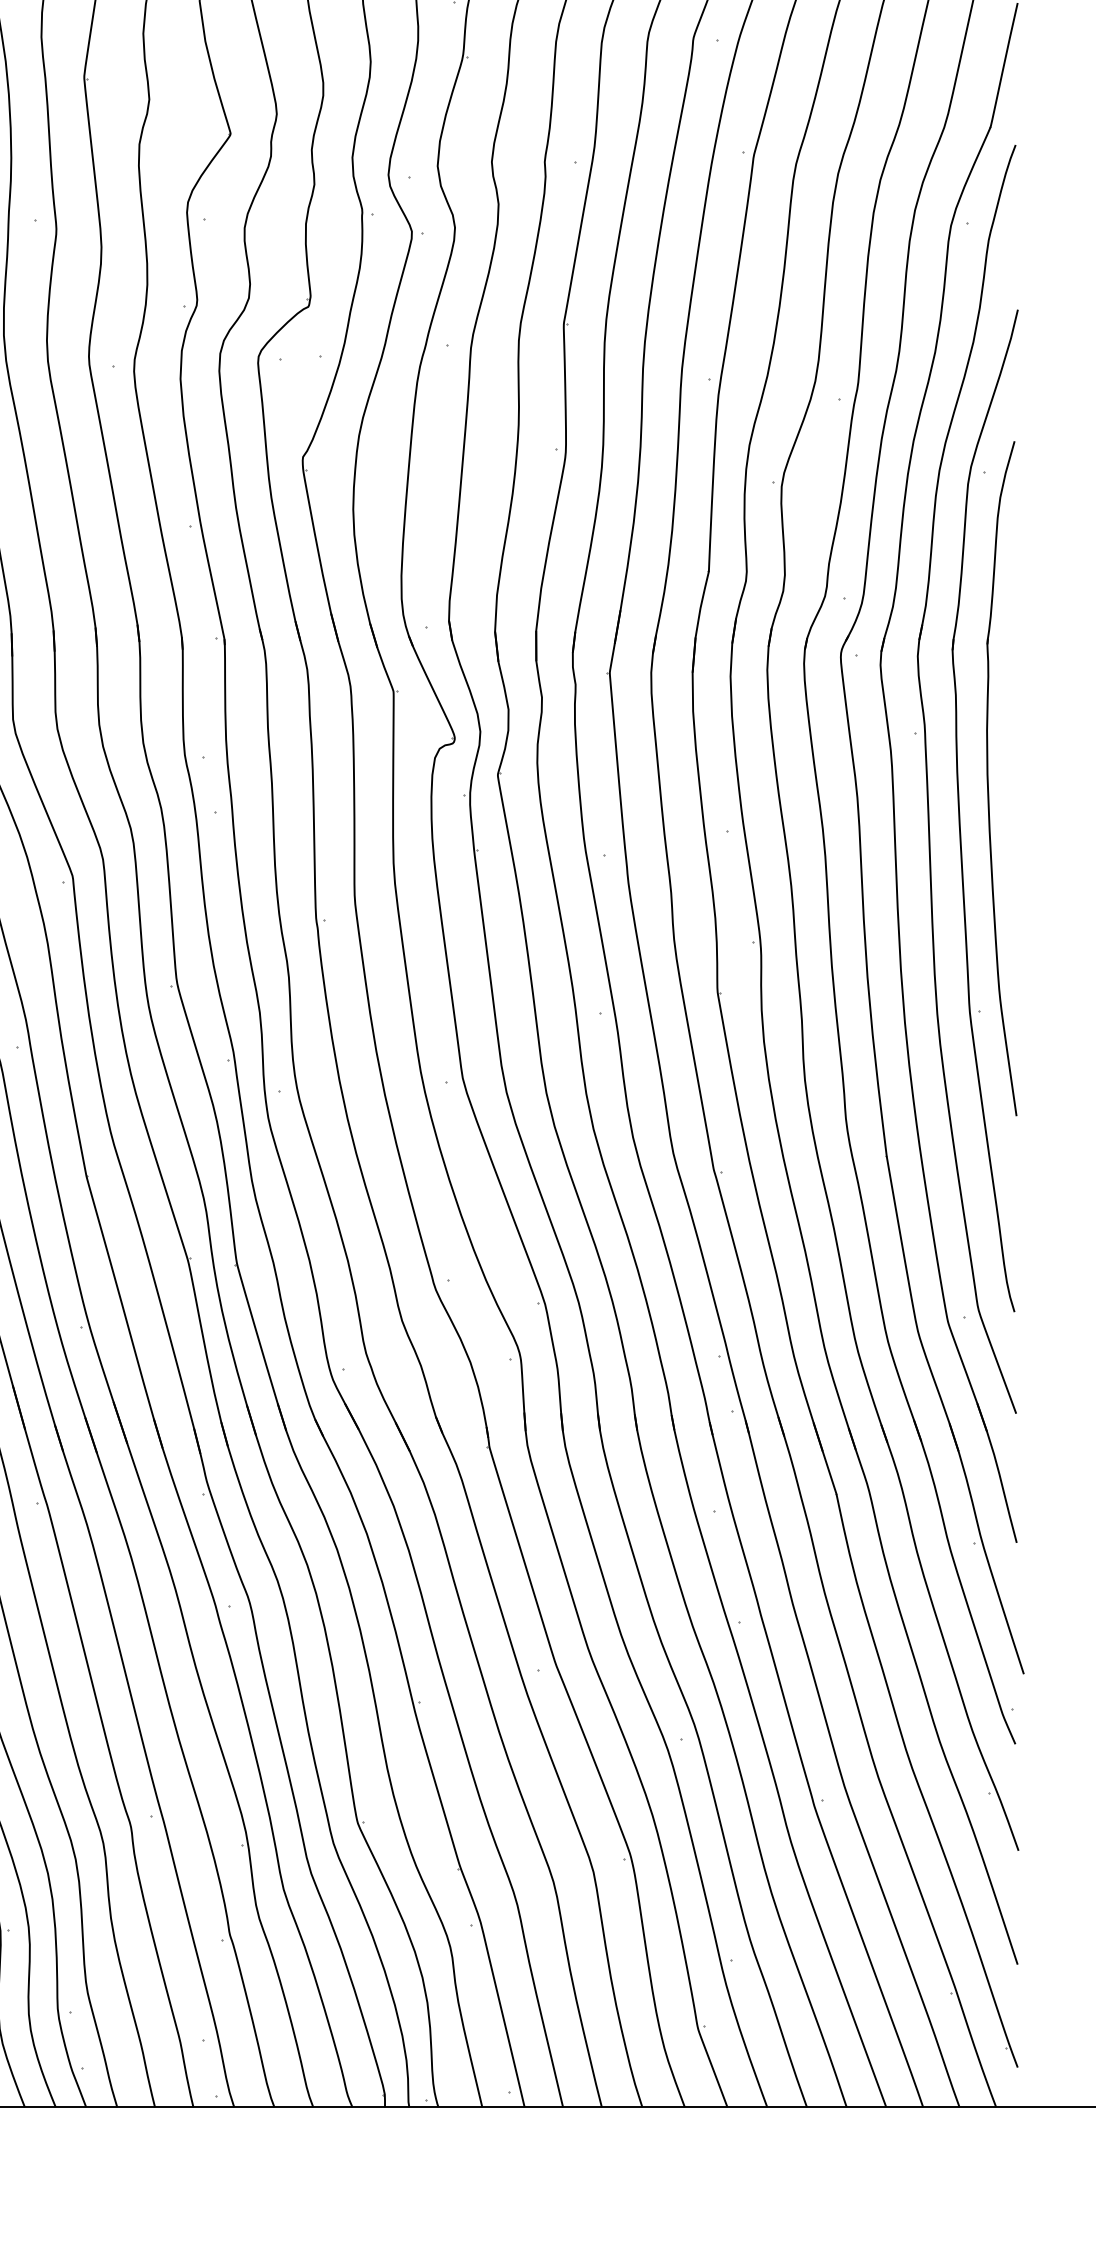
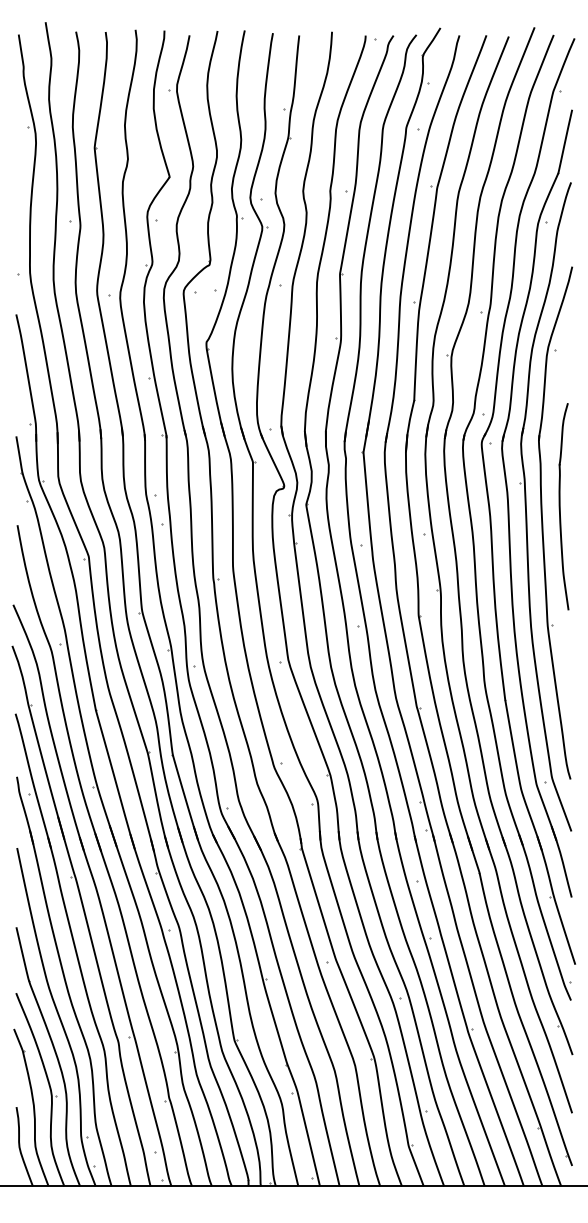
part: (1000, 778) -> (563, 506), size x0.6

